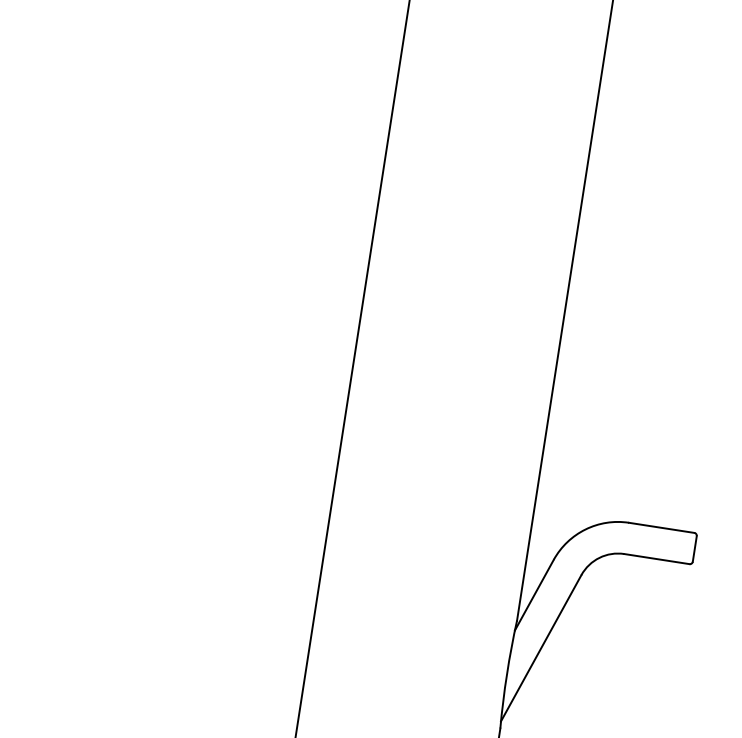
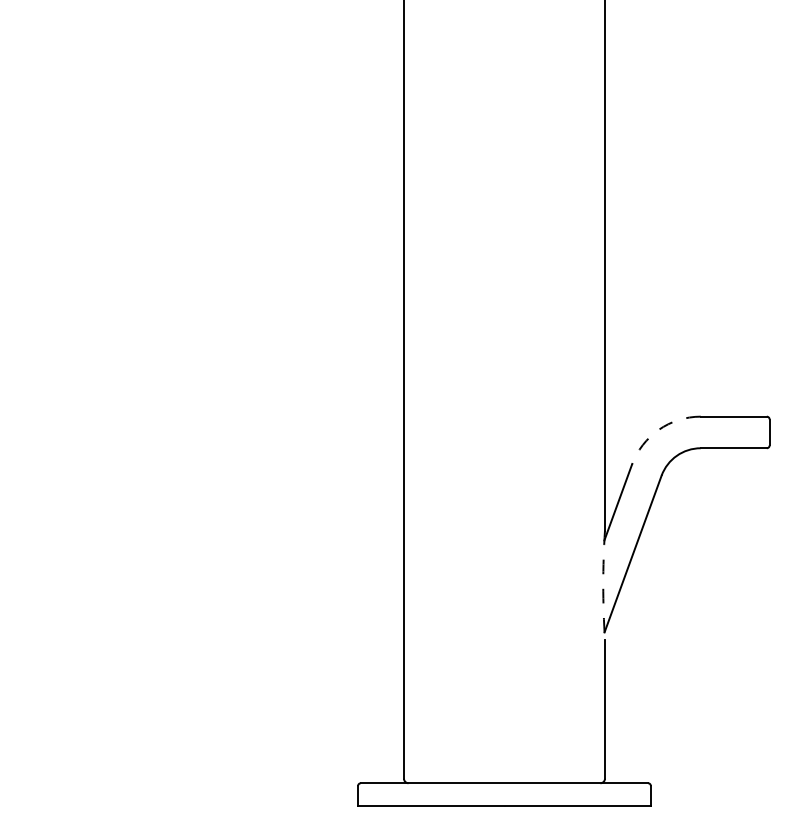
arc: (585, 529) -> (658, 429), solid -> dashed
arc: (507, 674) -> (603, 585), solid -> dashed

